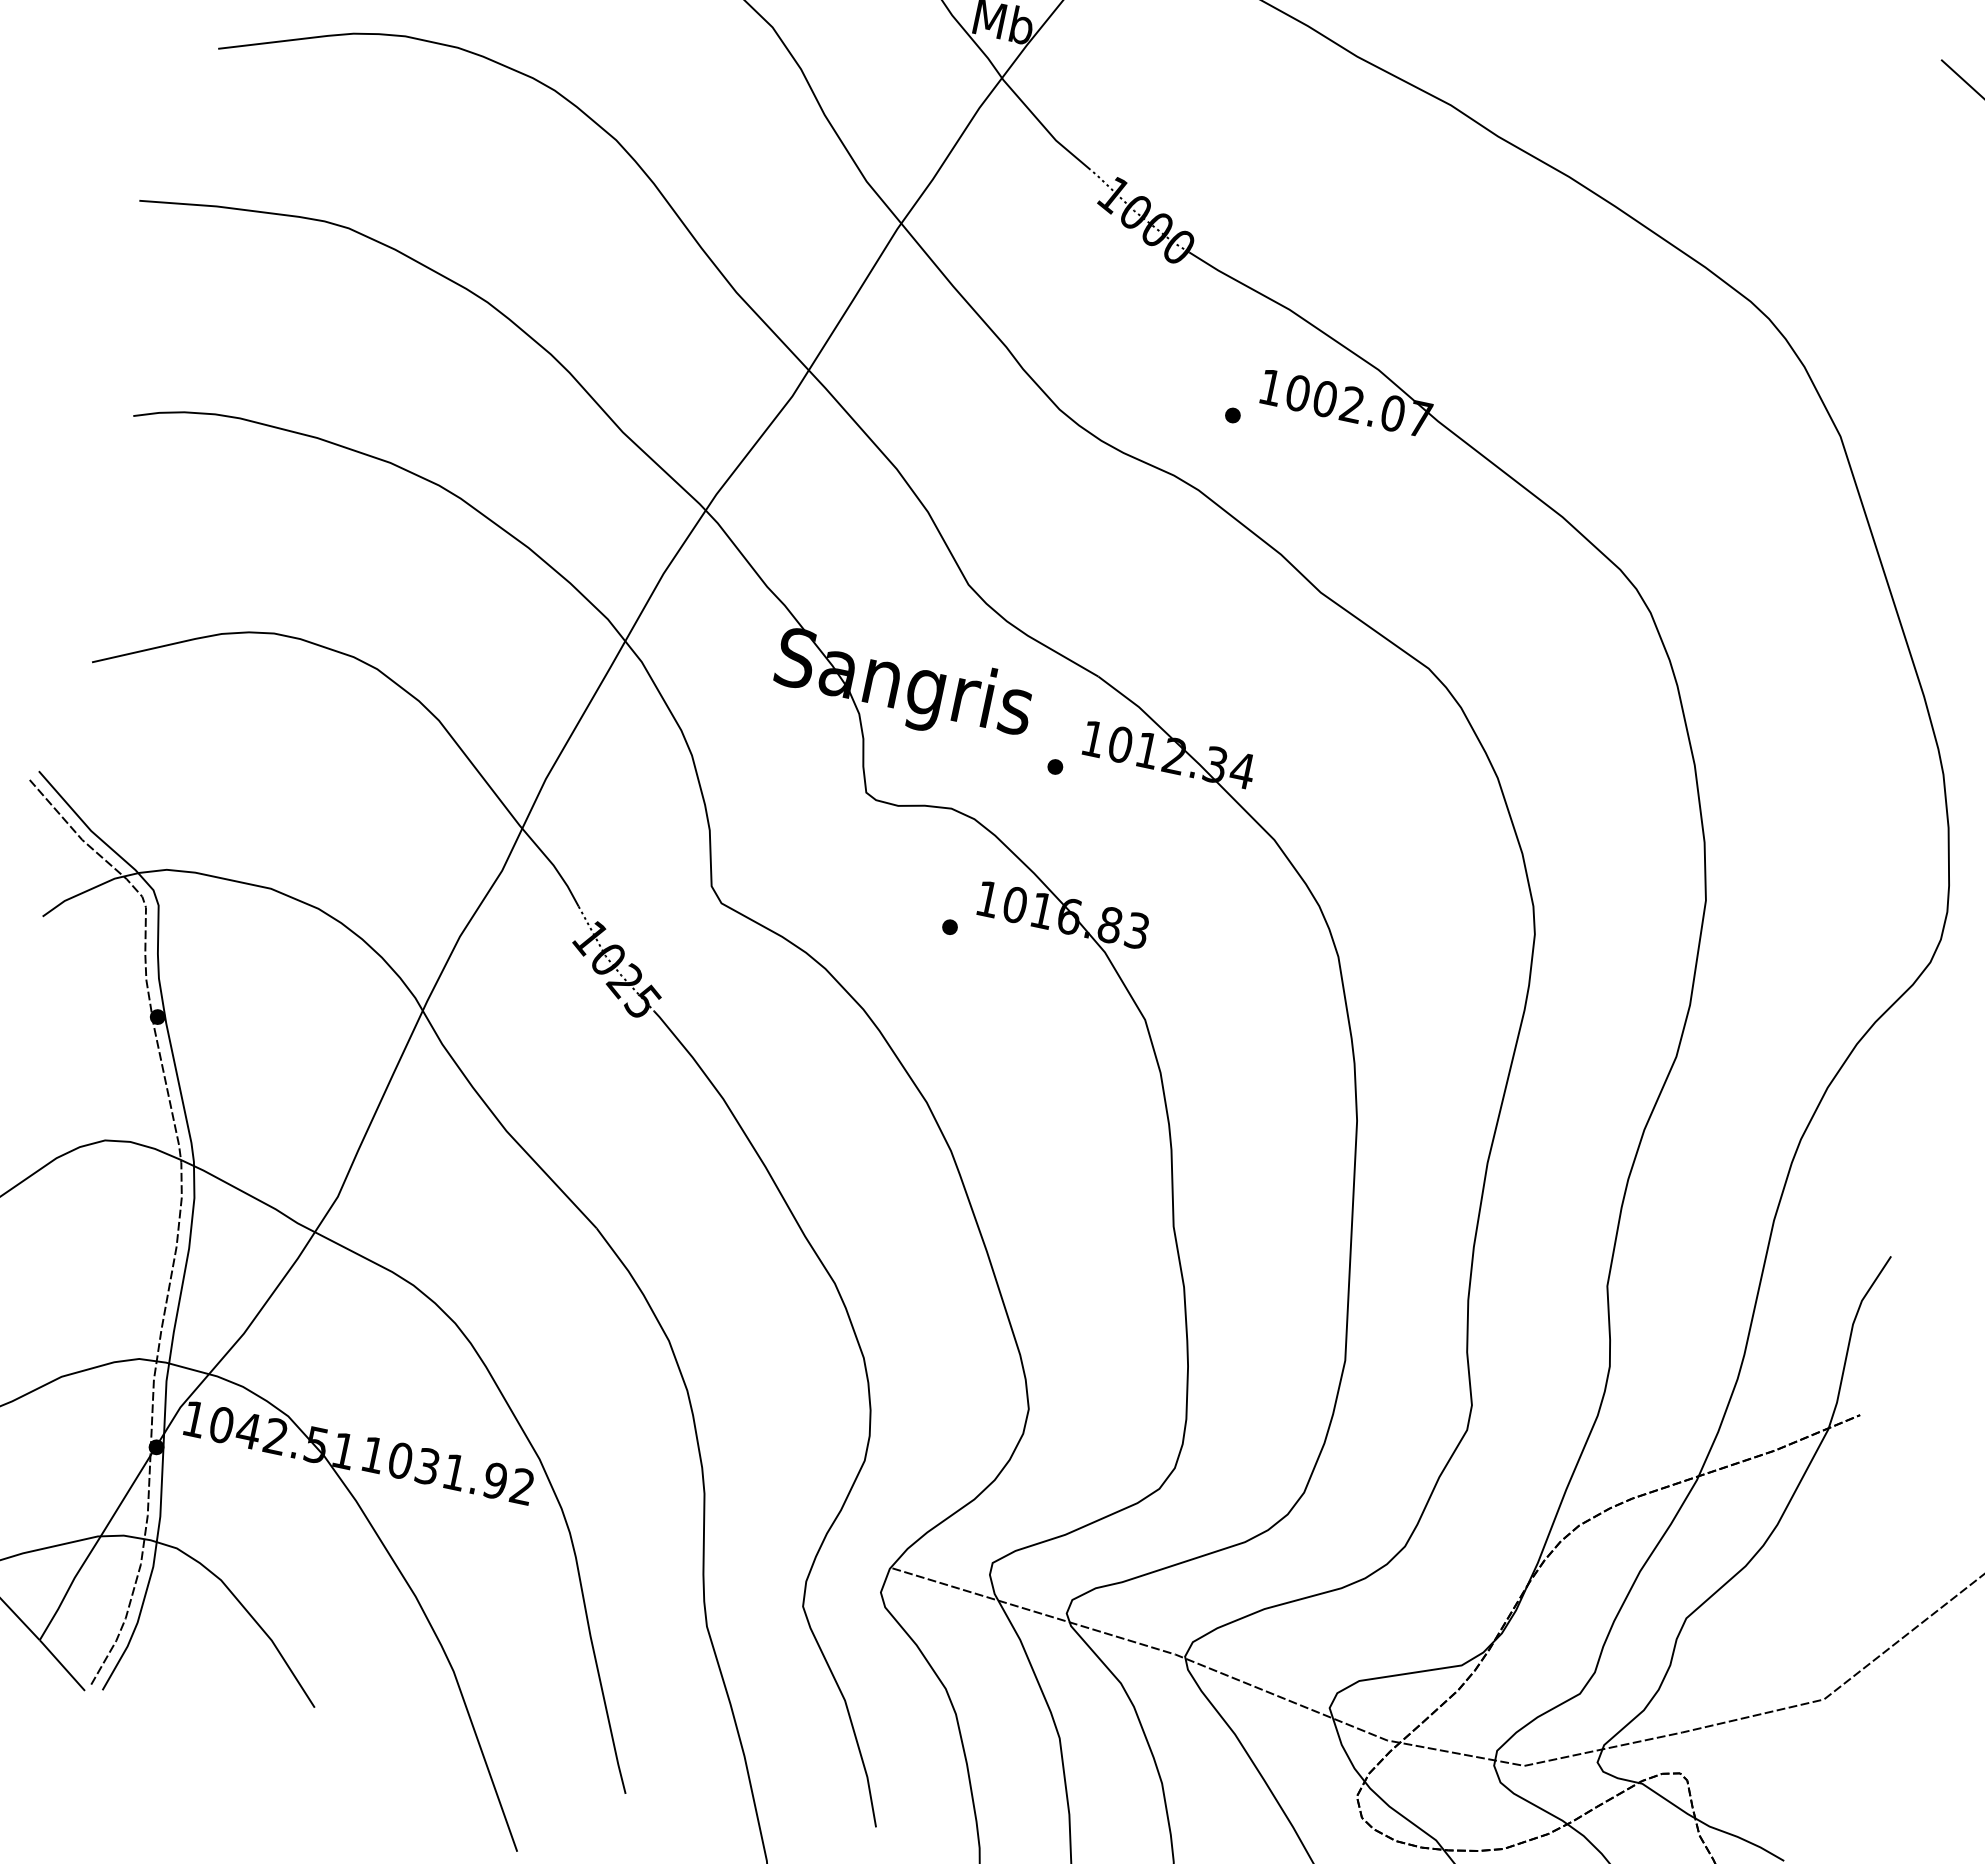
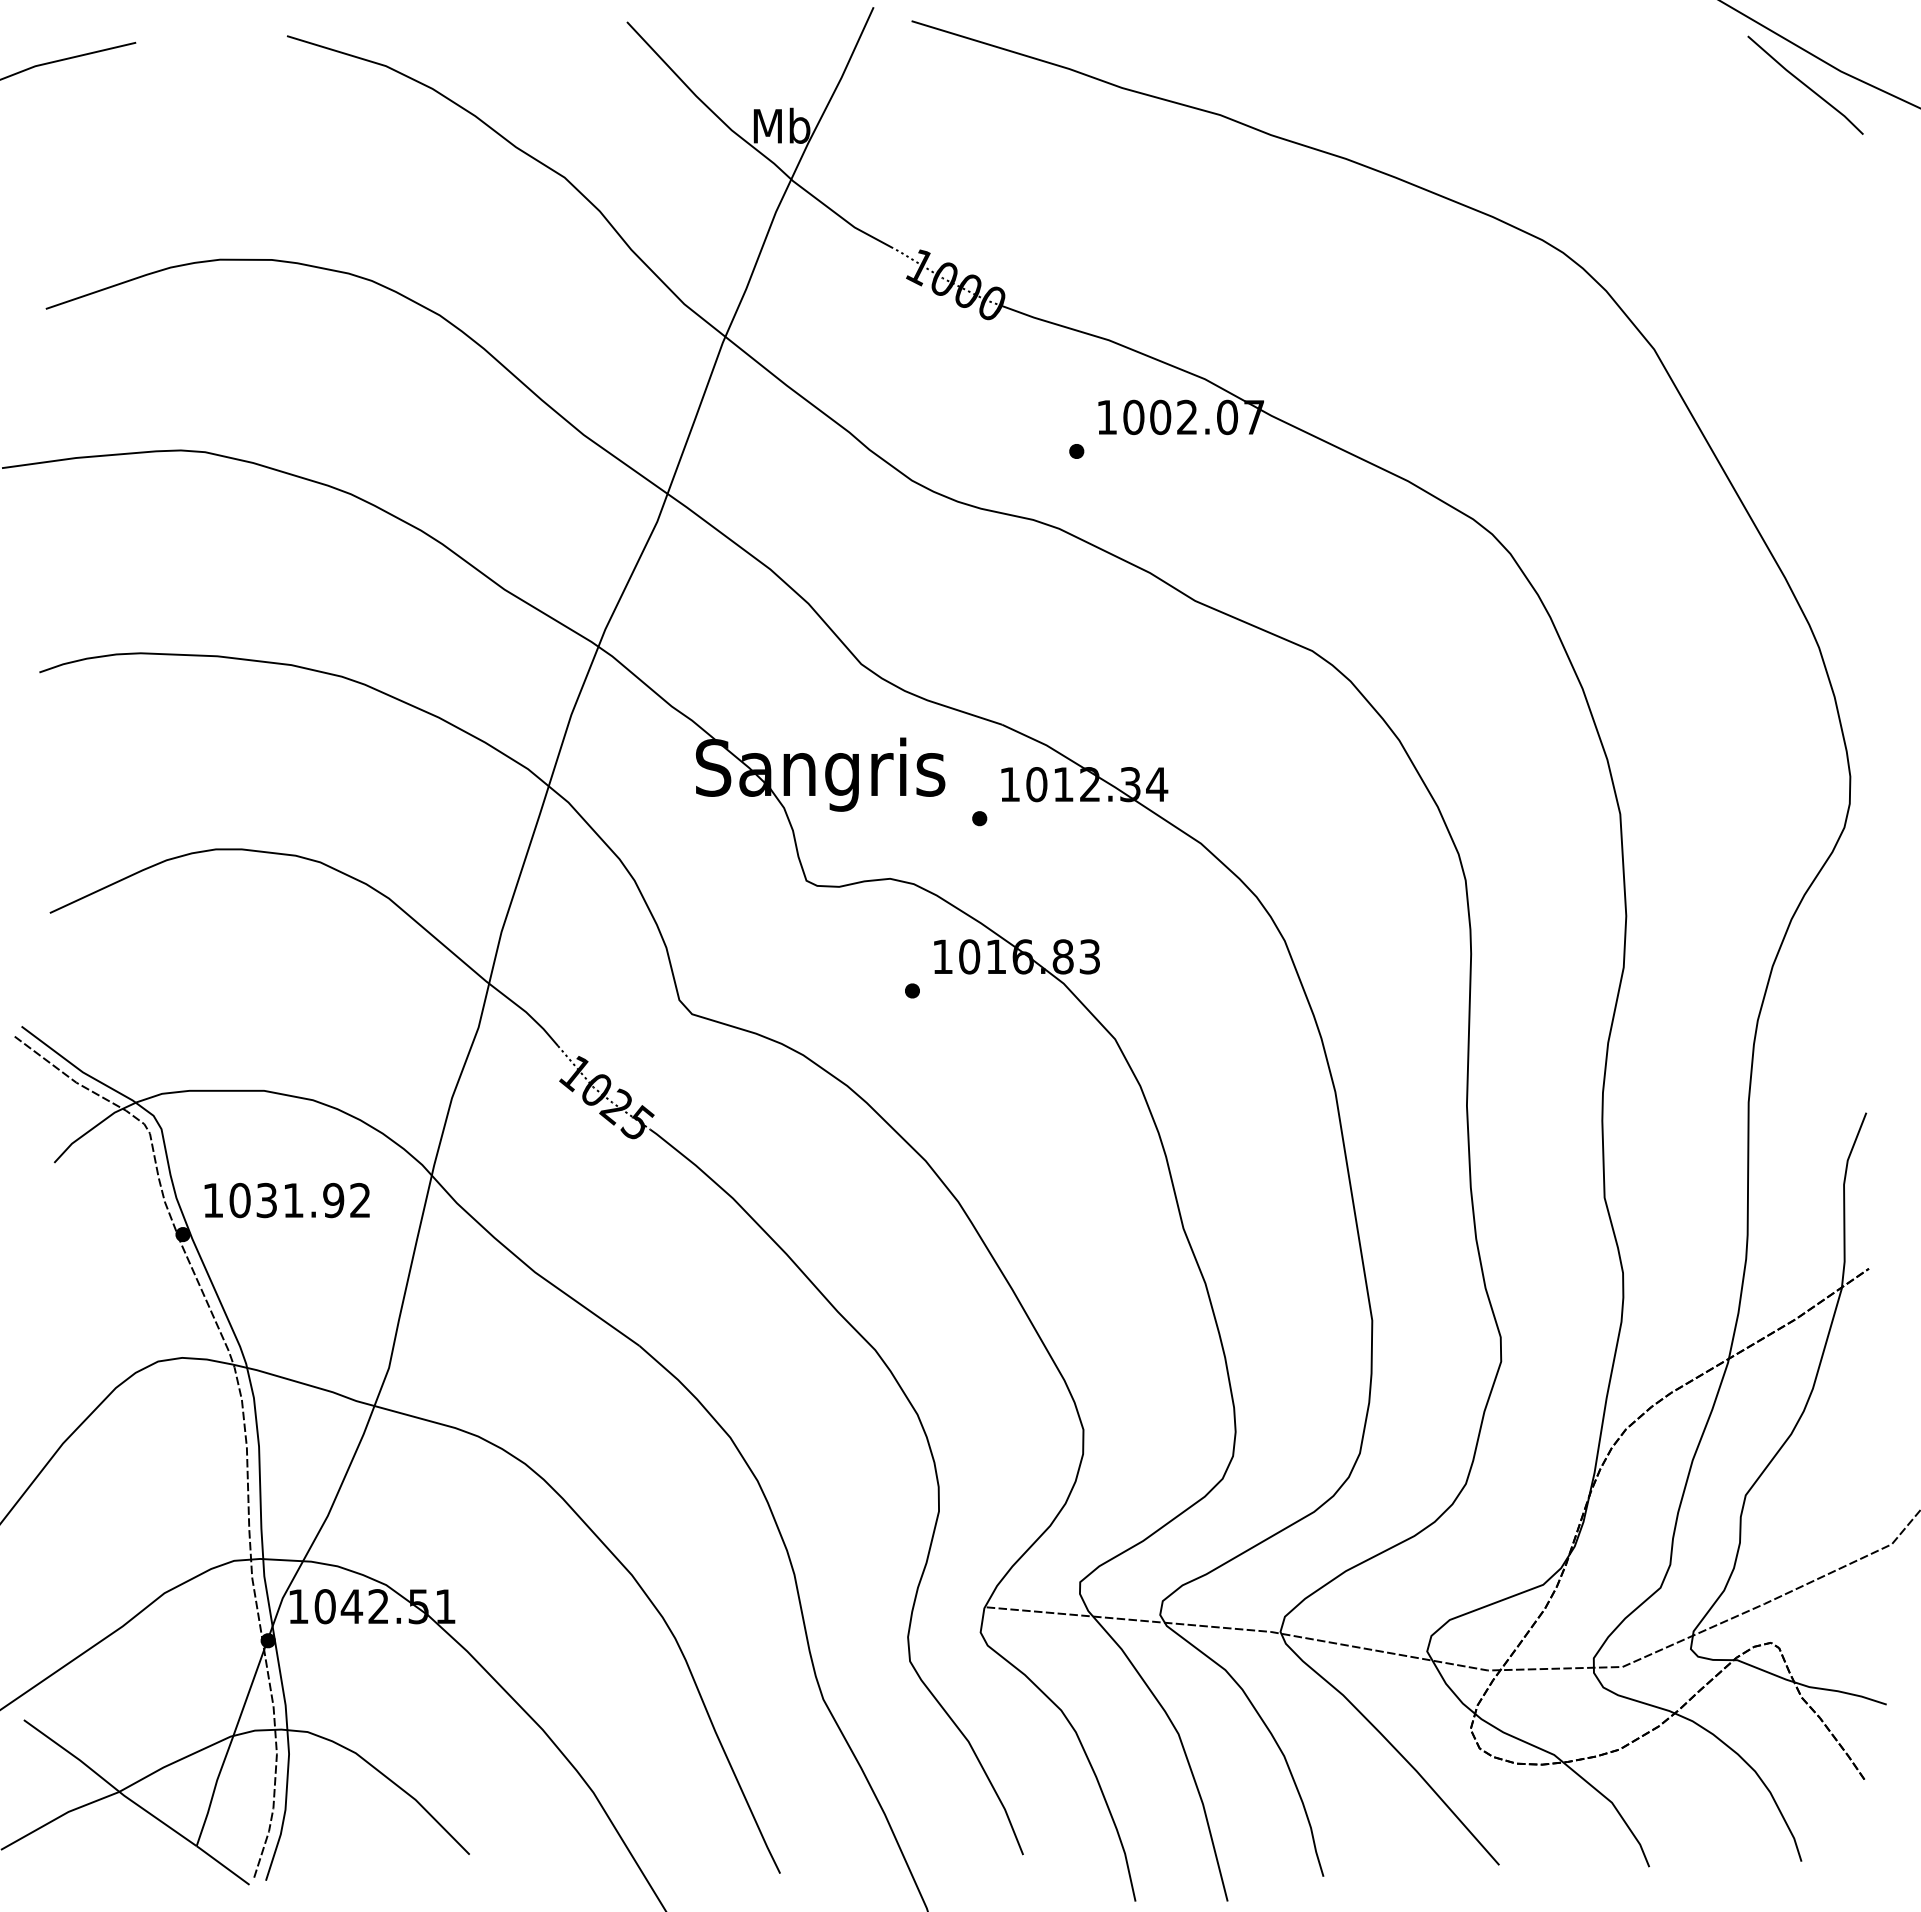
text: (447, 1470) -> (286, 1200), moved

